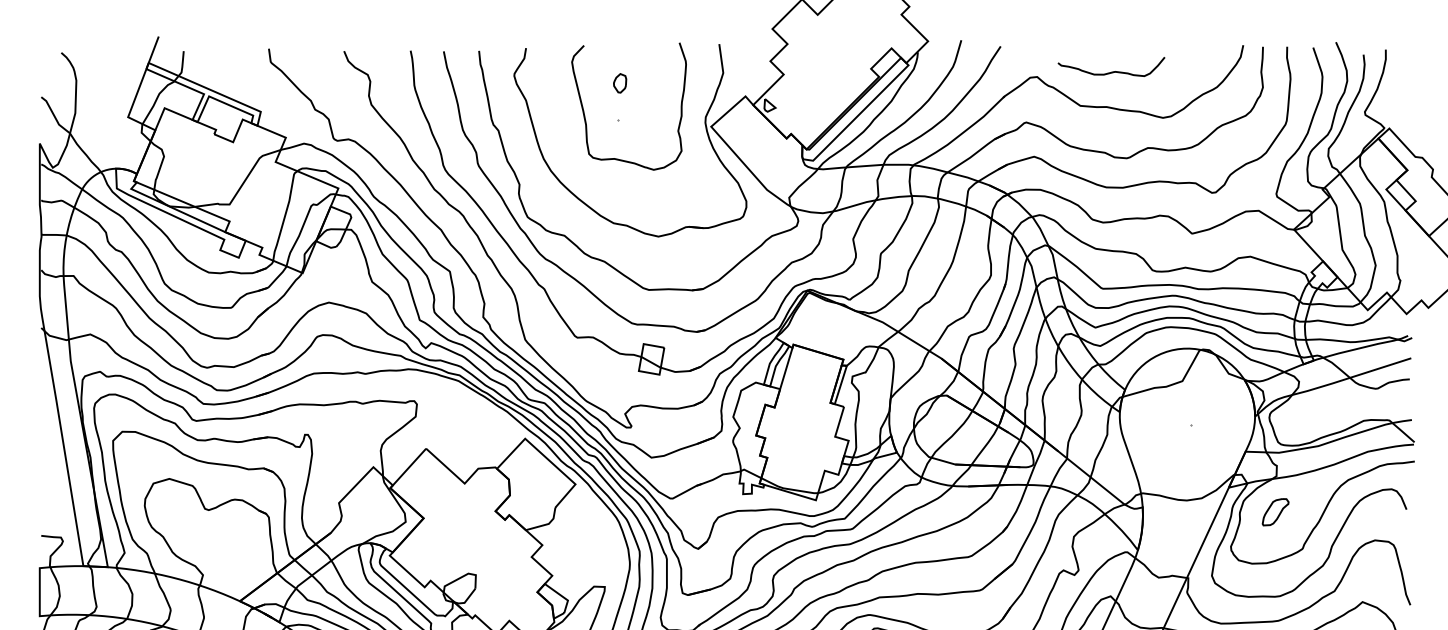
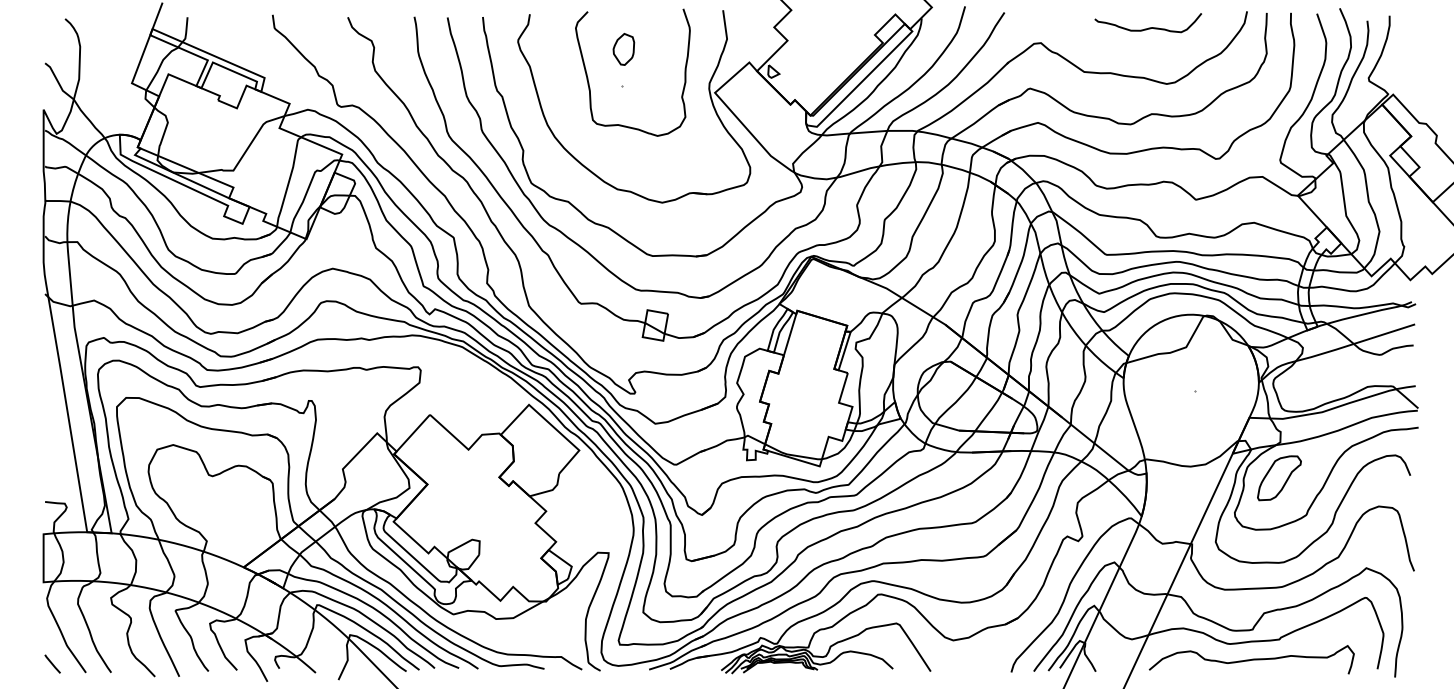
curve: (1111, 71) -> (1148, 27), moved
part: (619, 83) -> (623, 49), size x1.67
part: (1275, 512) -> (1279, 478), size x1.67

